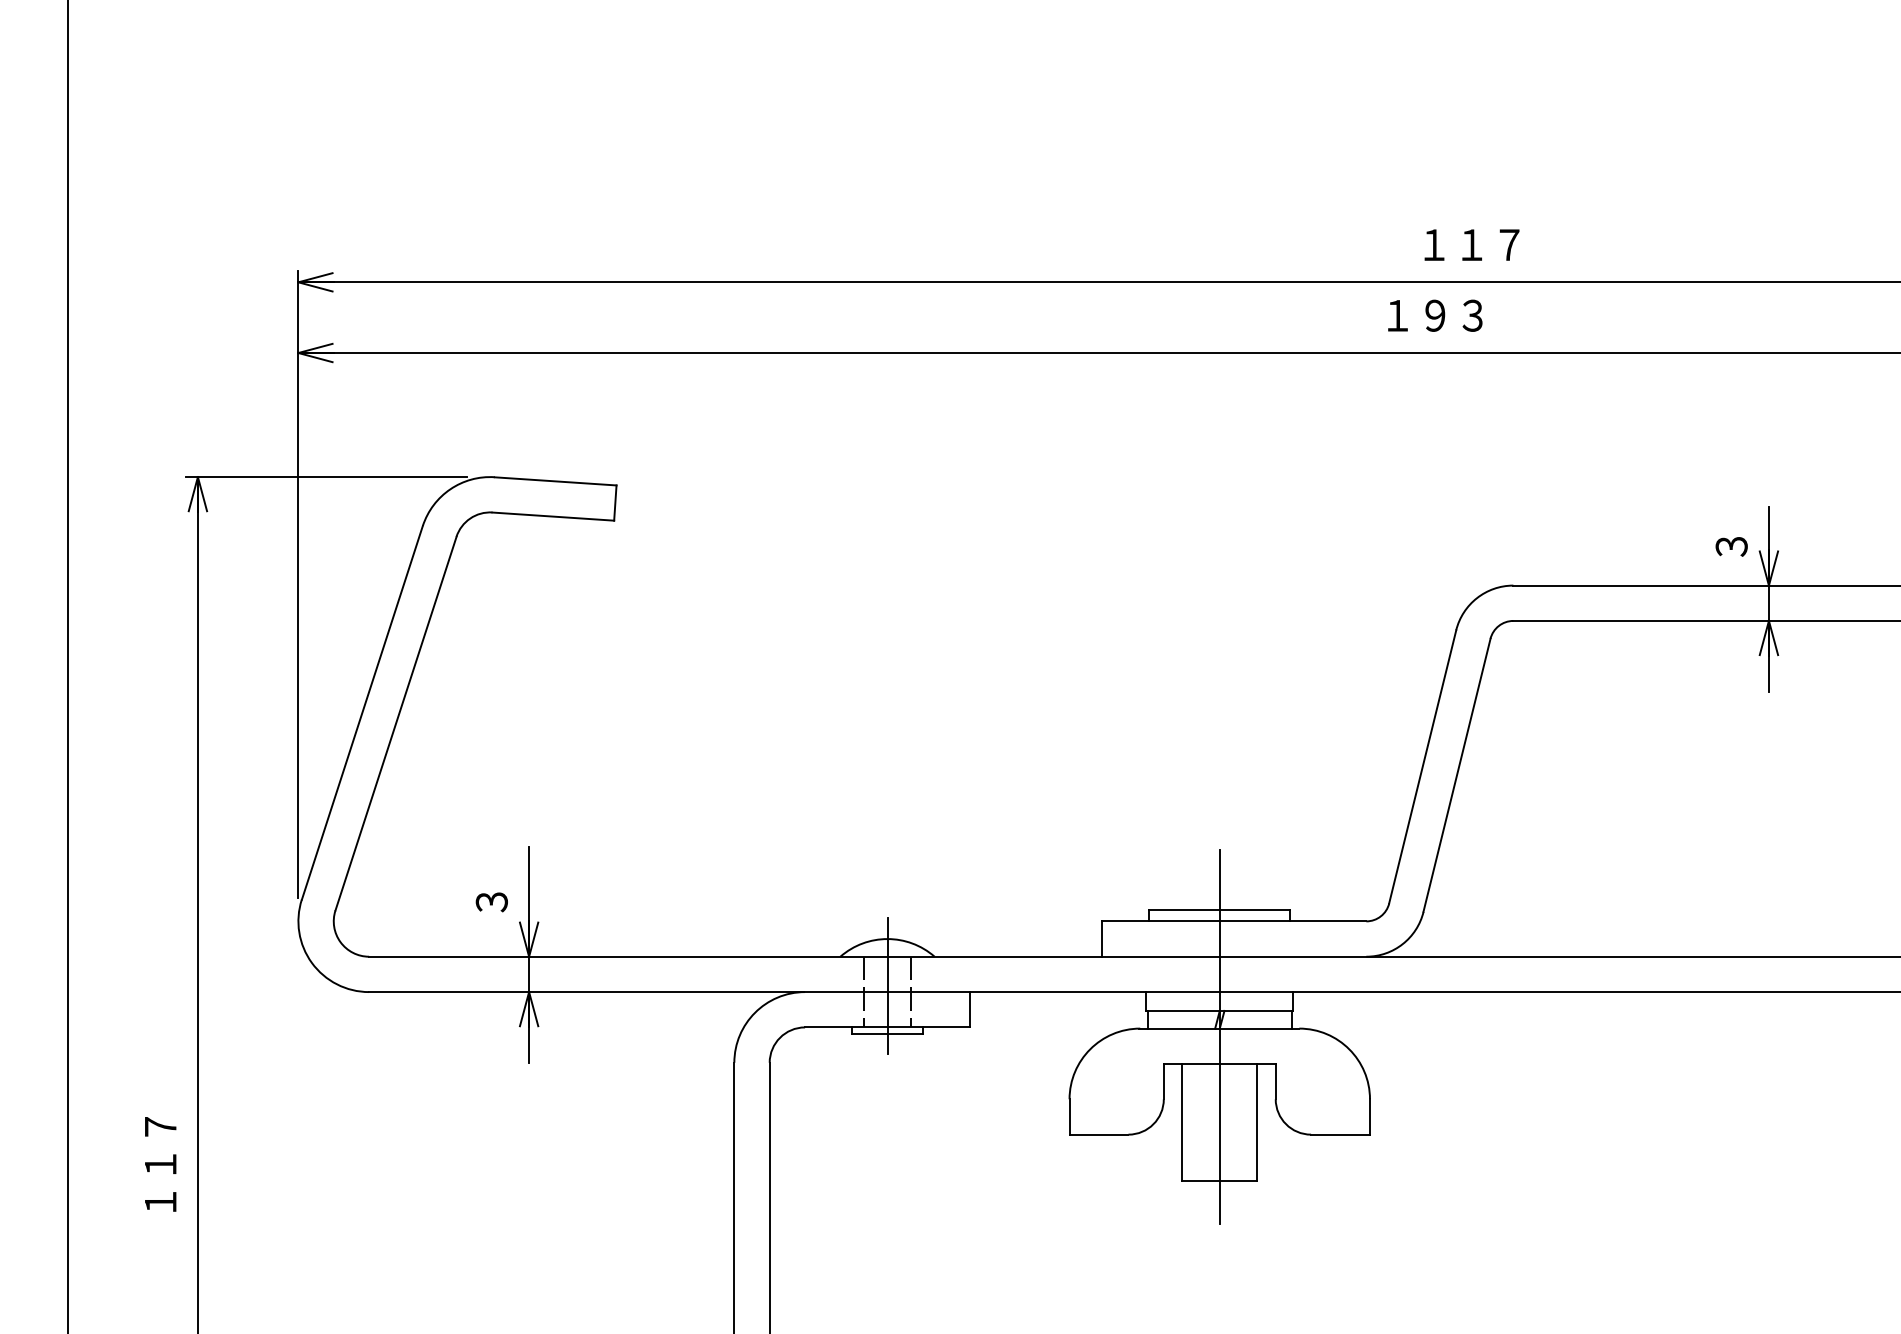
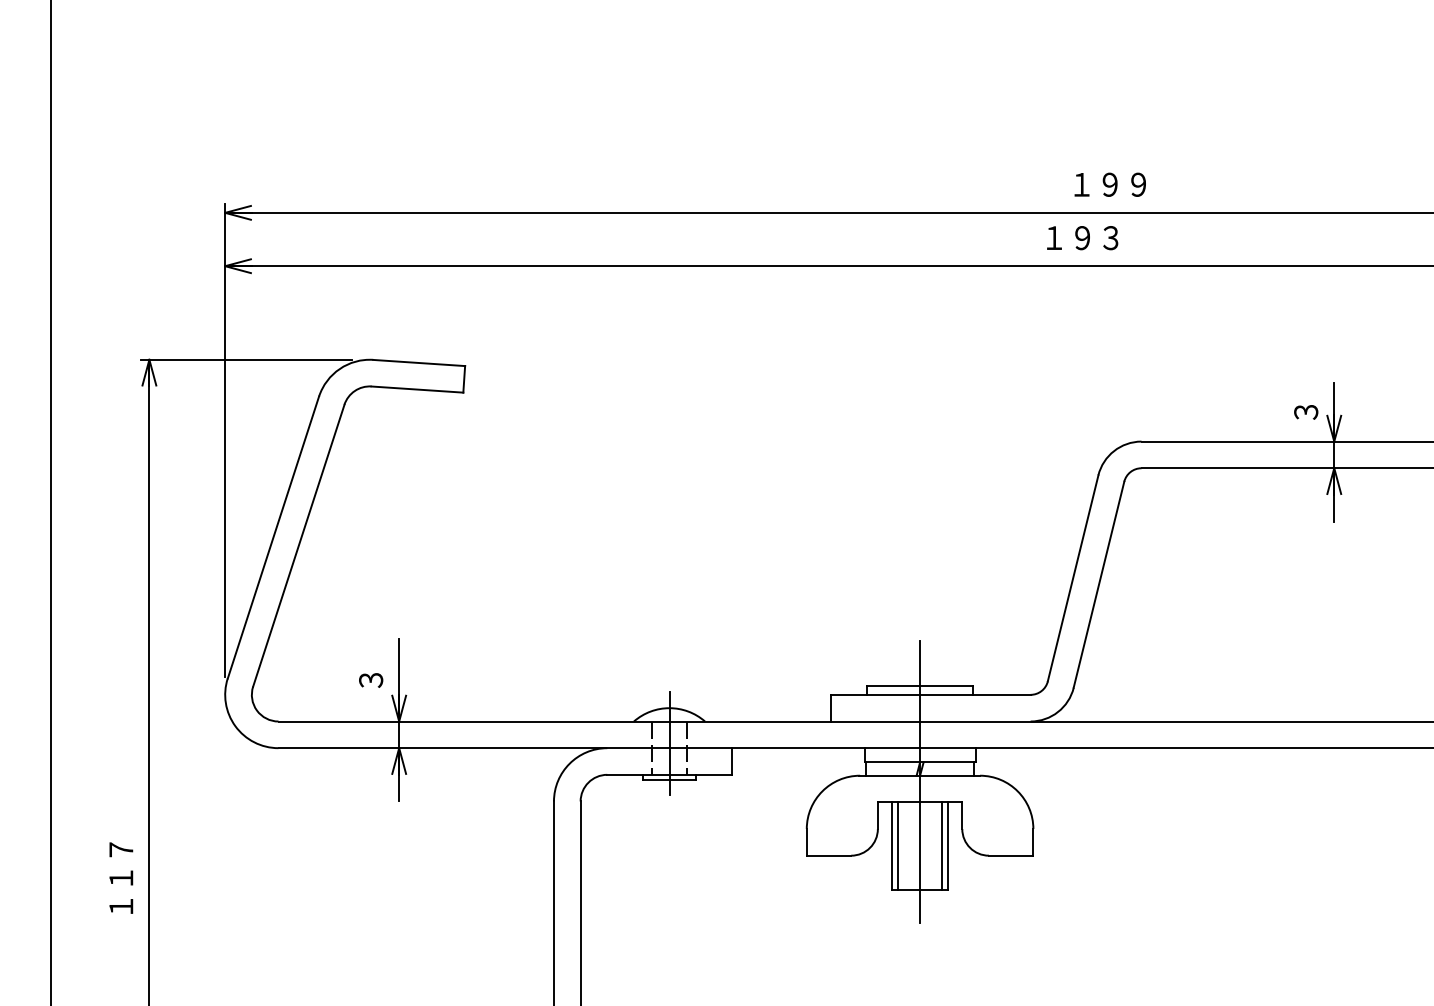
text: (1490, 245) -> (1124, 185), １１７ -> １９９
line: (1190, 1121) -> (898, 845), added
line: (1249, 1121) -> (942, 845), added

